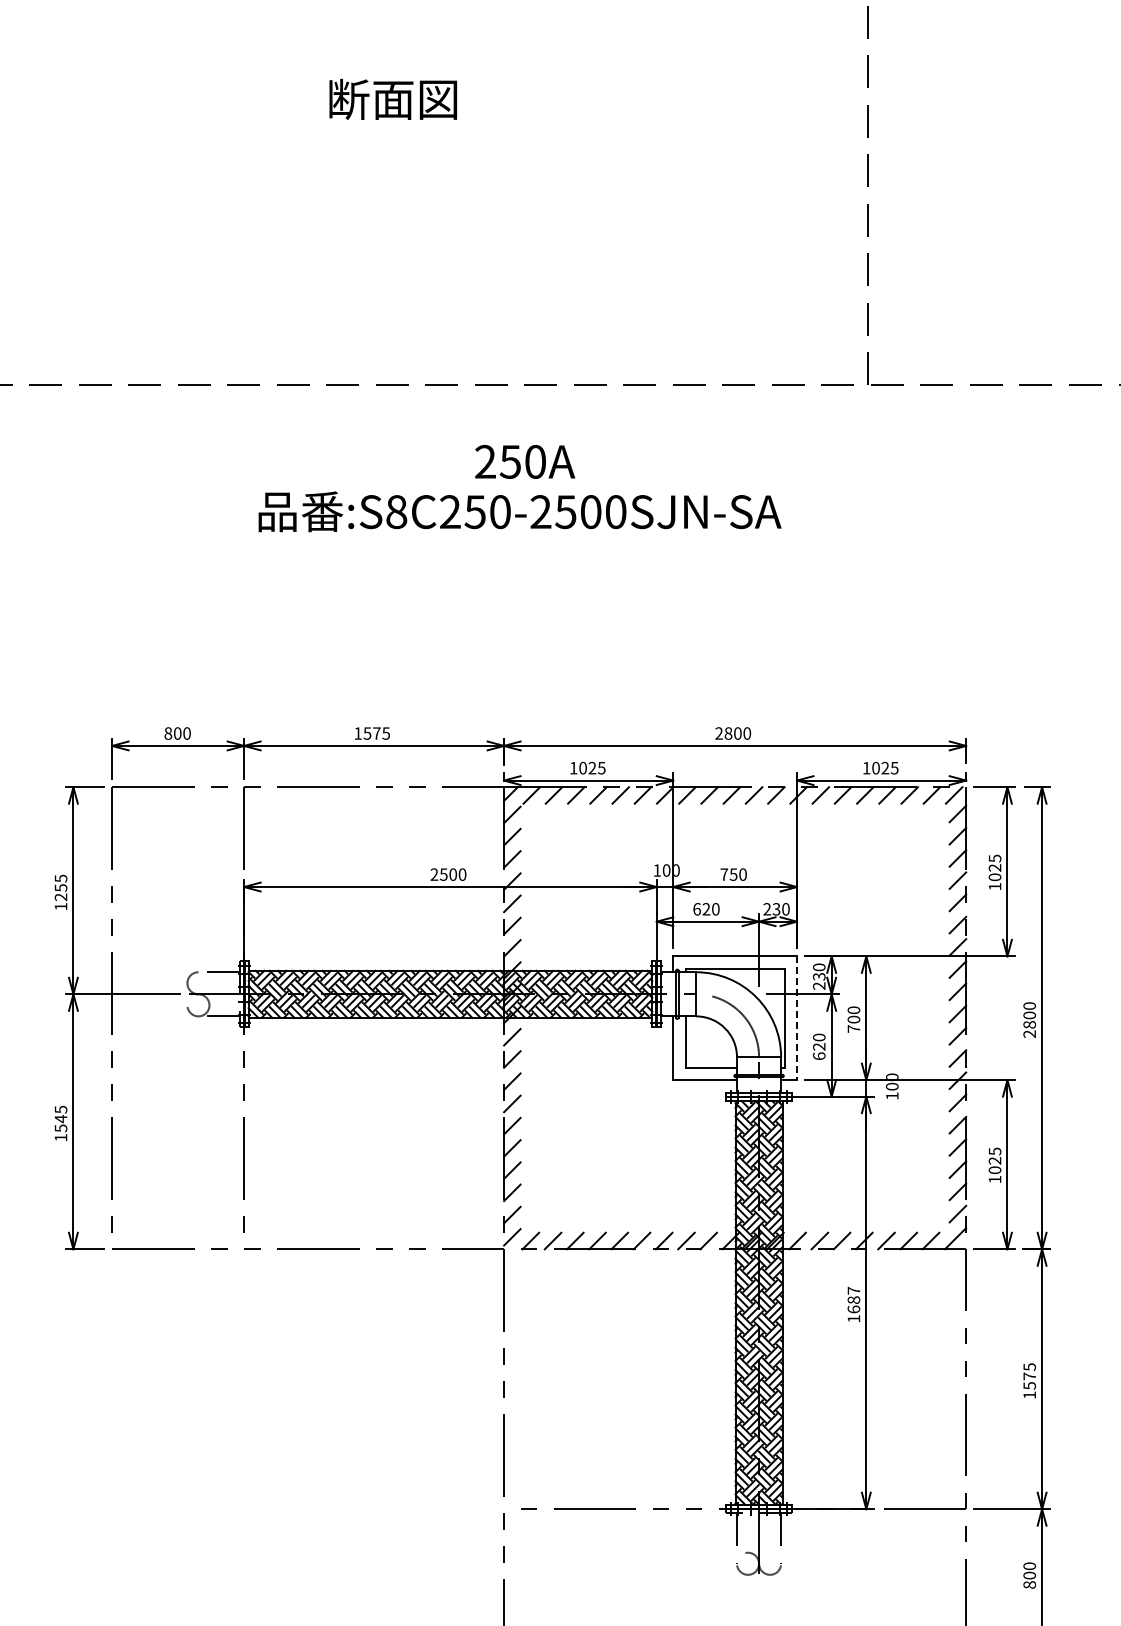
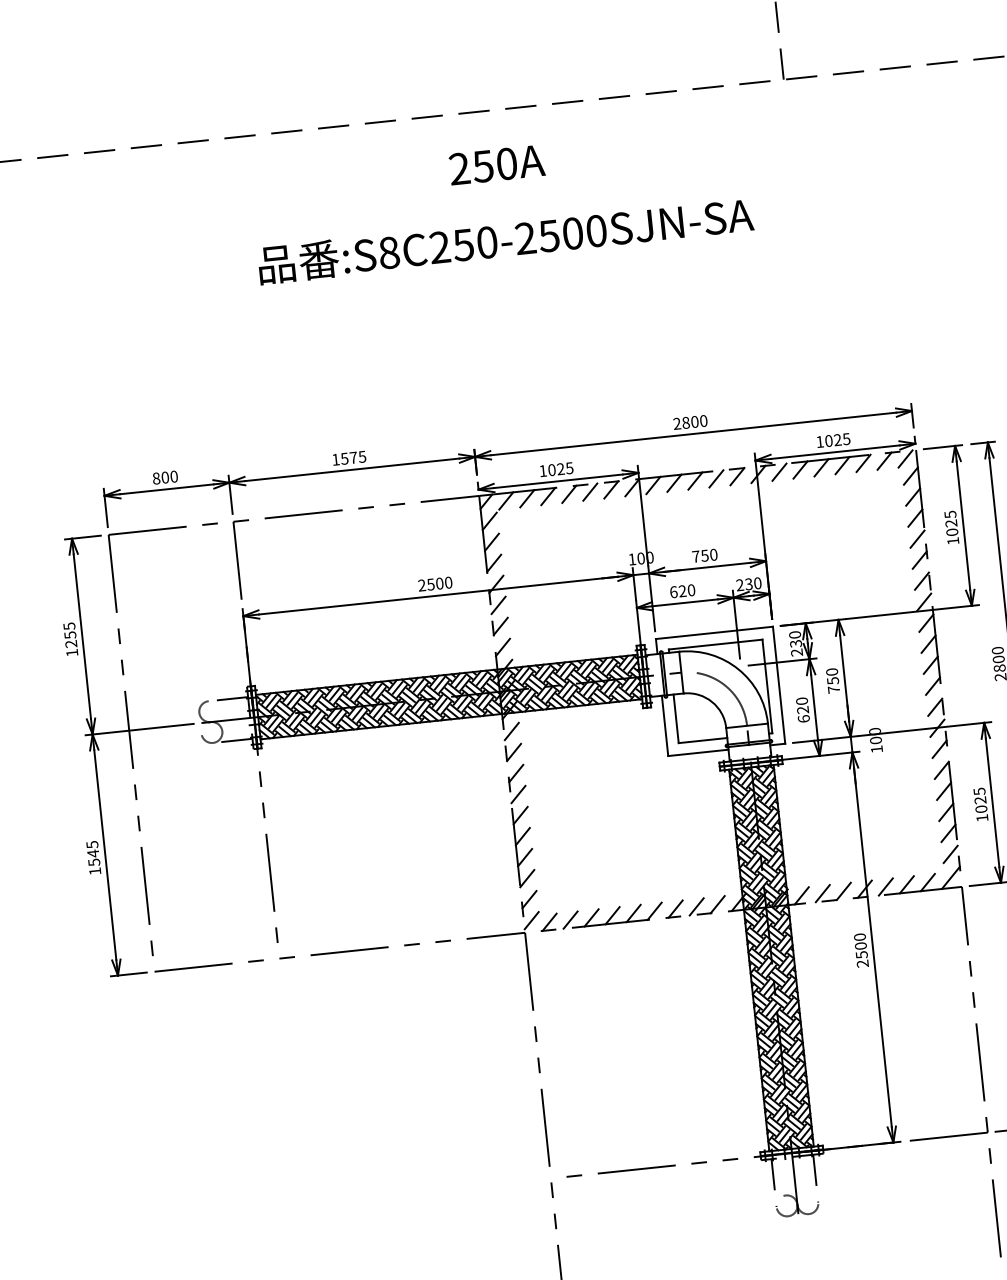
text: (525, 461) -> (497, 164), moved
text: (519, 511) -> (505, 240), moved
line: (797, 1018) -> (779, 685), dashed -> solid
text: (853, 1019) -> (832, 680), 700 -> 750
text: (853, 1304) -> (860, 950), 1687 -> 2500

